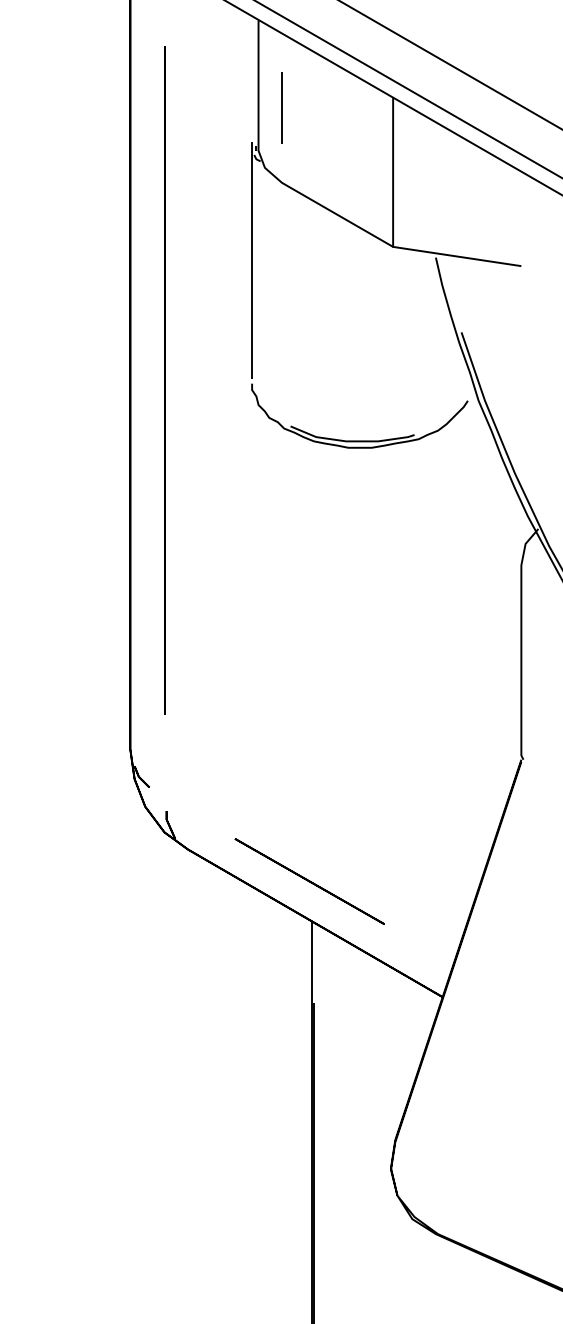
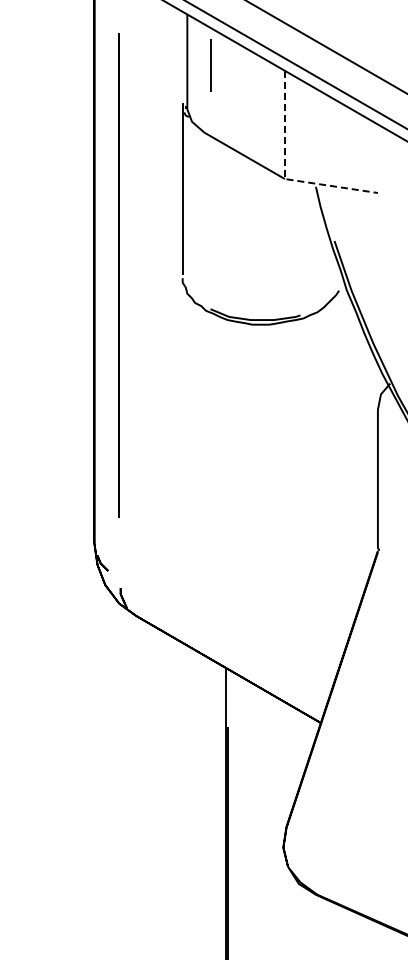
line: (280, 108) -> (210, 65), moved
line: (392, 239) -> (284, 173), solid -> dashed
line: (309, 880) -> (224, 638), removed

